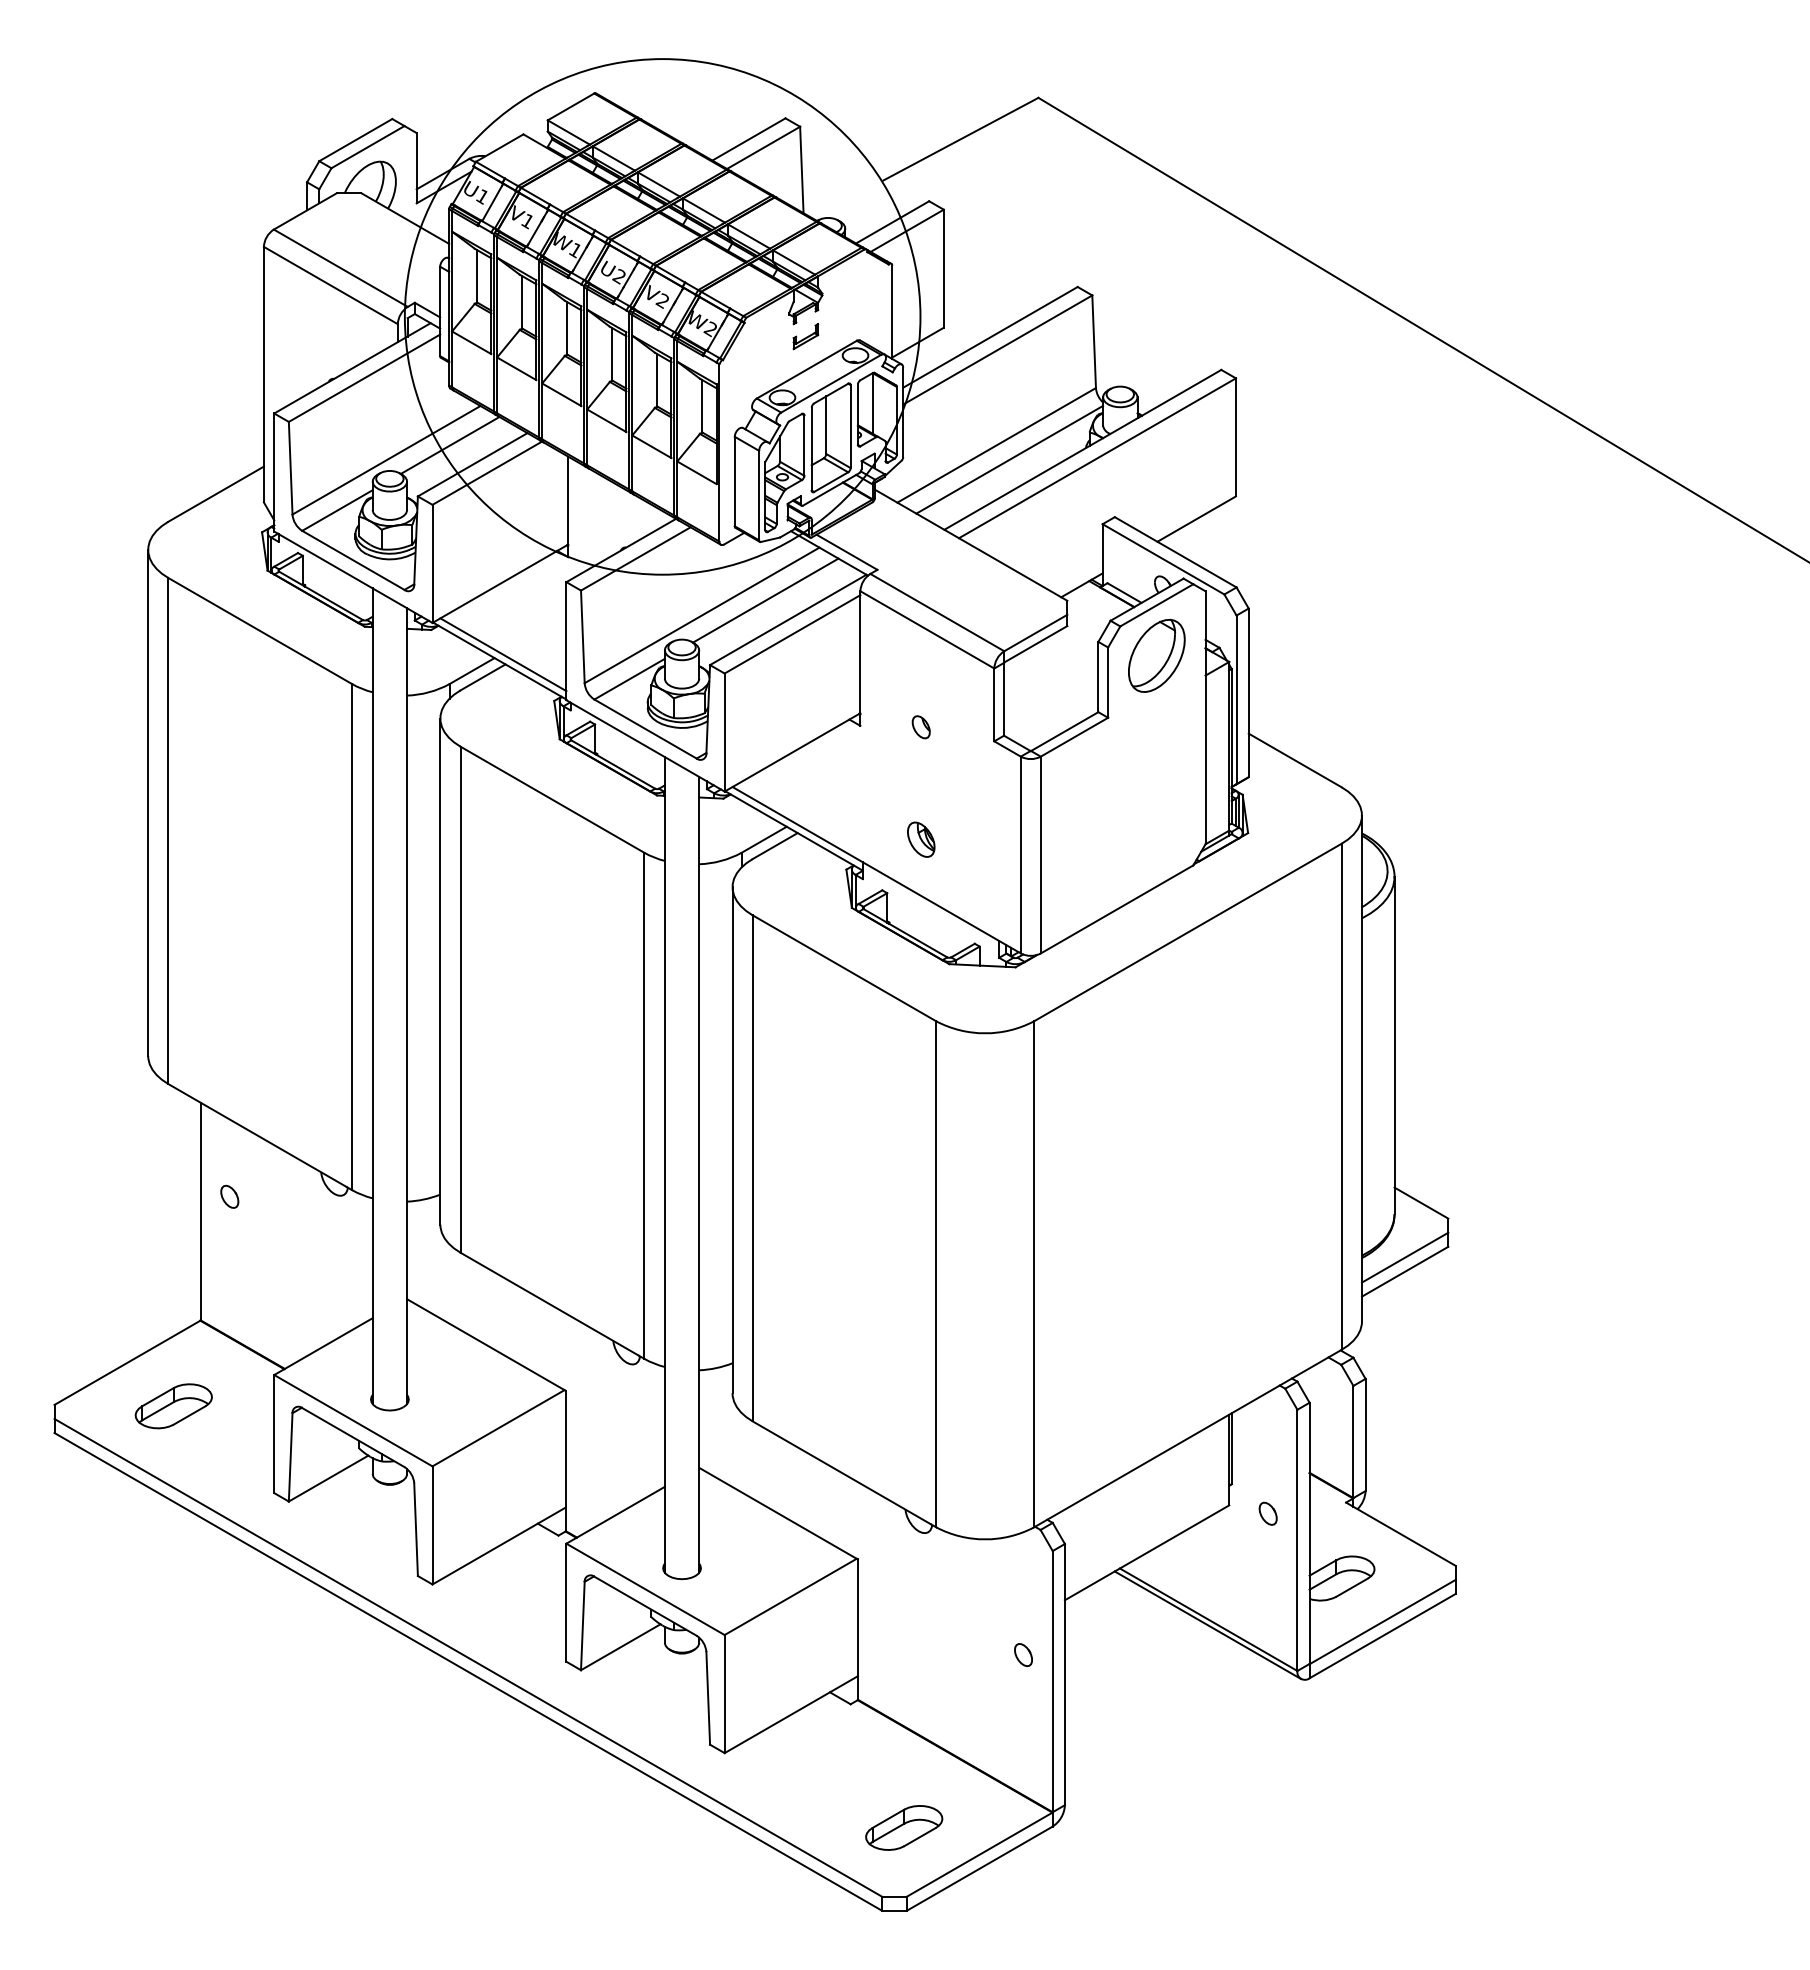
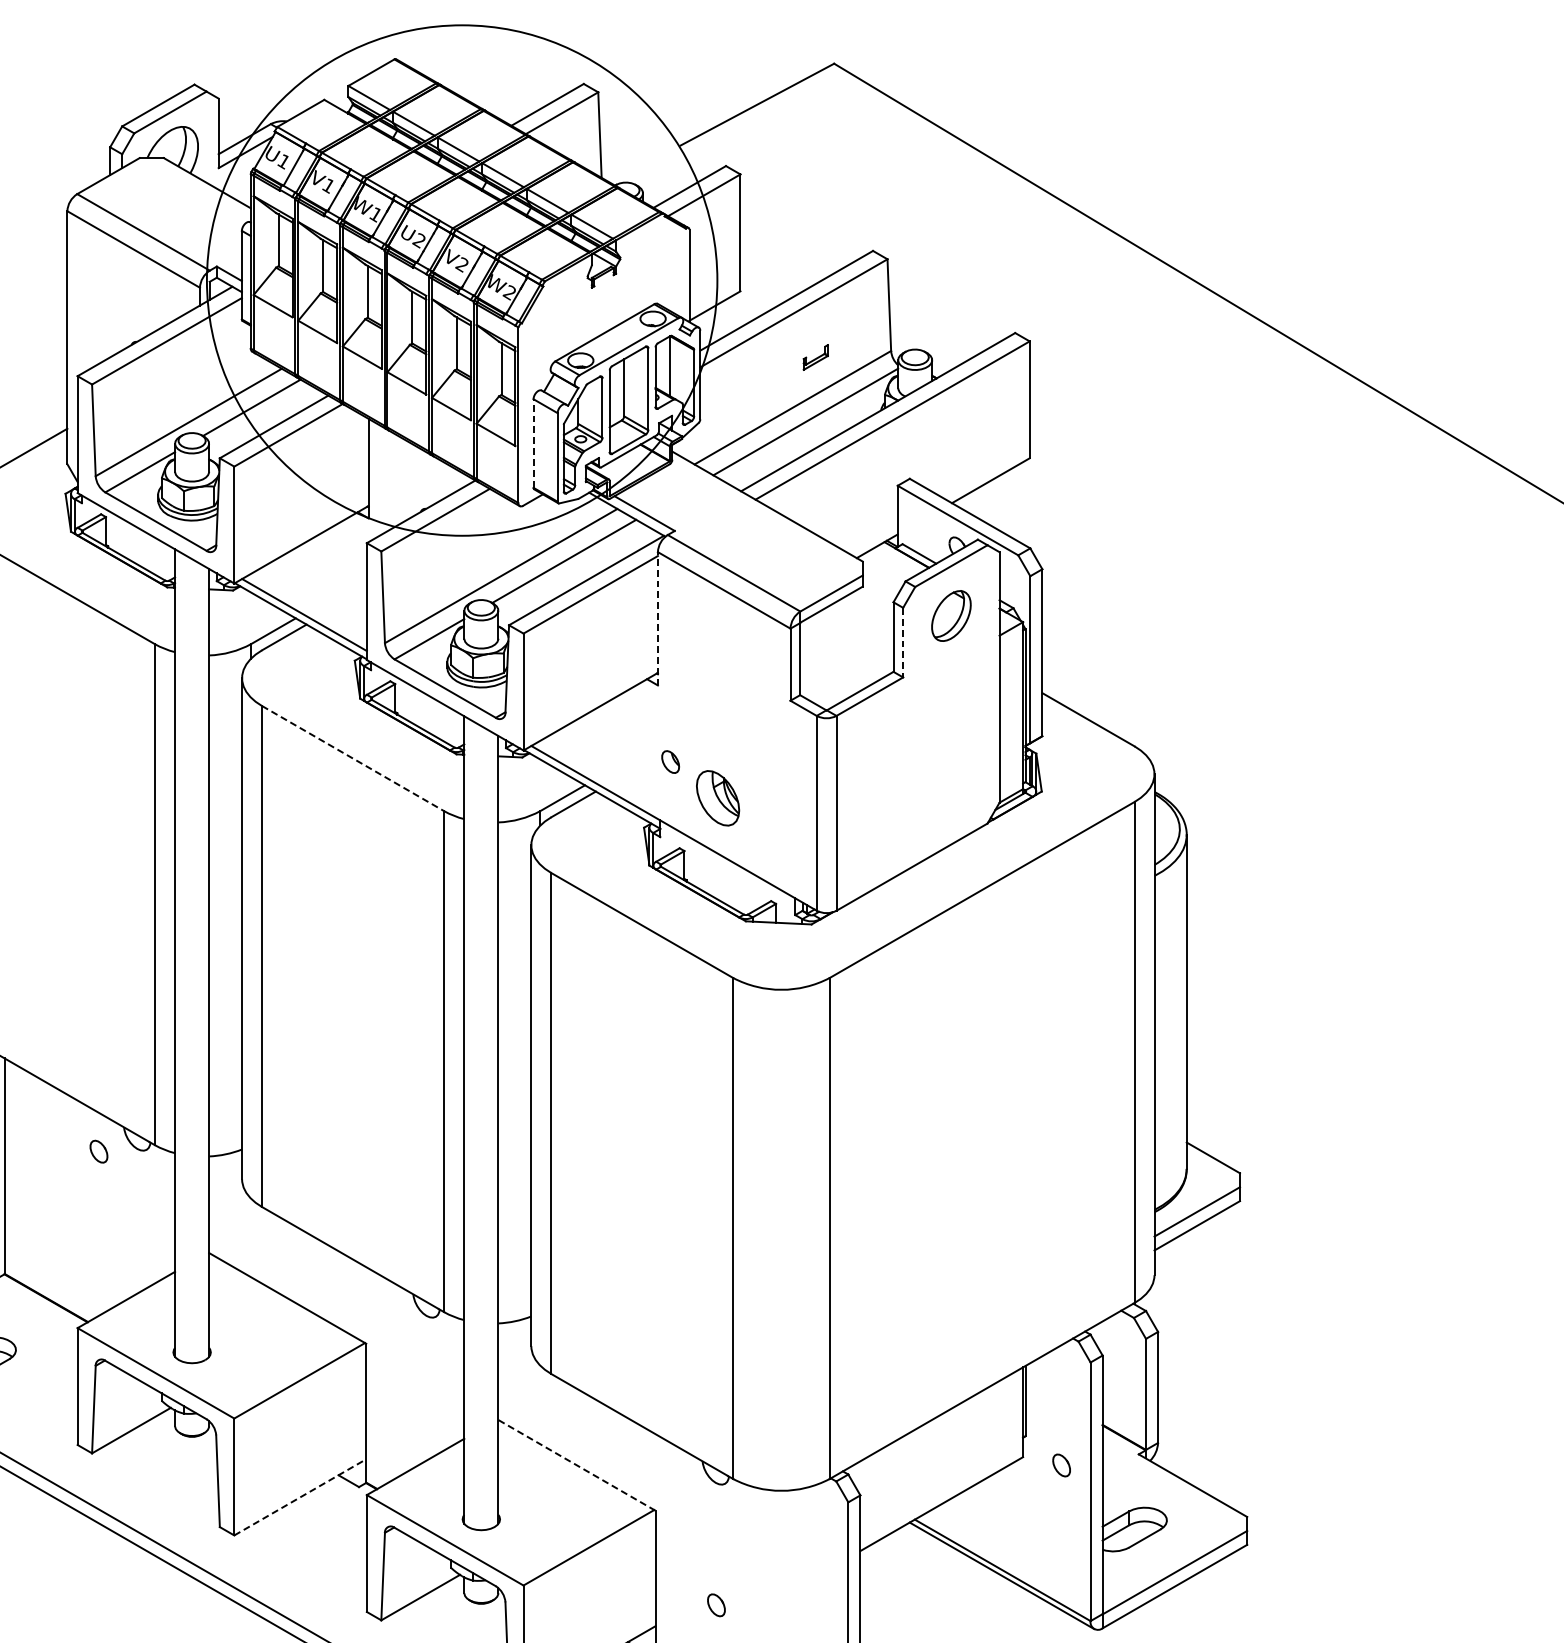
part: (805, 336) -> (815, 357), moved
line: (734, 481) -> (533, 443), solid -> dashed
part: (1156, 655) -> (951, 615), size x0.7
line: (860, 658) -> (658, 618), solid -> dashed
line: (1108, 683) -> (903, 643), solid -> dashed
part: (920, 727) -> (669, 762), moved
line: (552, 799) -> (353, 758), solid -> dashed
part: (921, 839) -> (718, 797), size x1.6
part: (229, 1196) -> (98, 1151), moved
line: (778, 1513) -> (576, 1465), solid -> dashed
line: (499, 1545) -> (300, 1496), solid -> dashed
part: (1023, 1654) -> (716, 1604), moved

